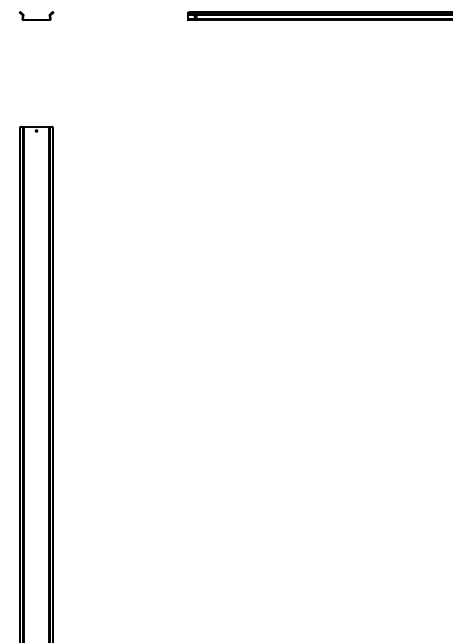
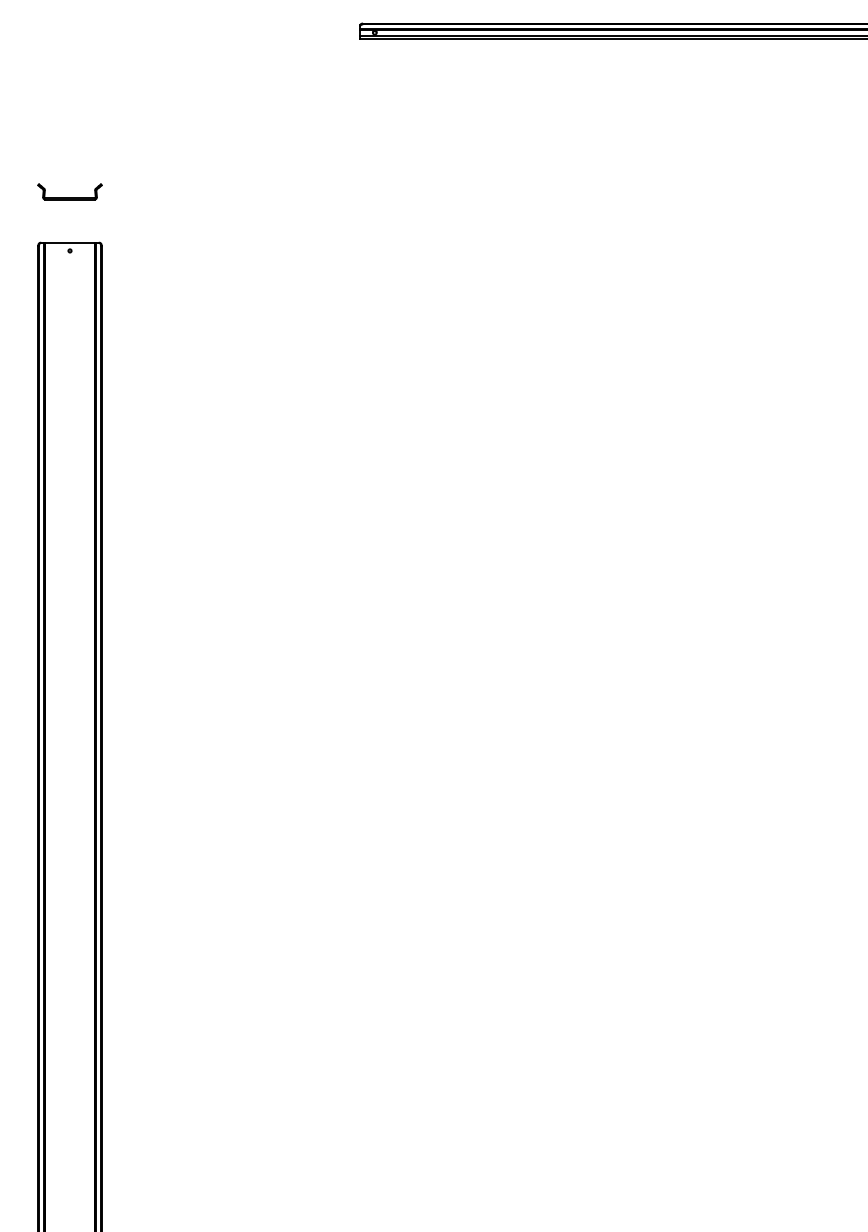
part: (36, 15) -> (69, 190), moved

